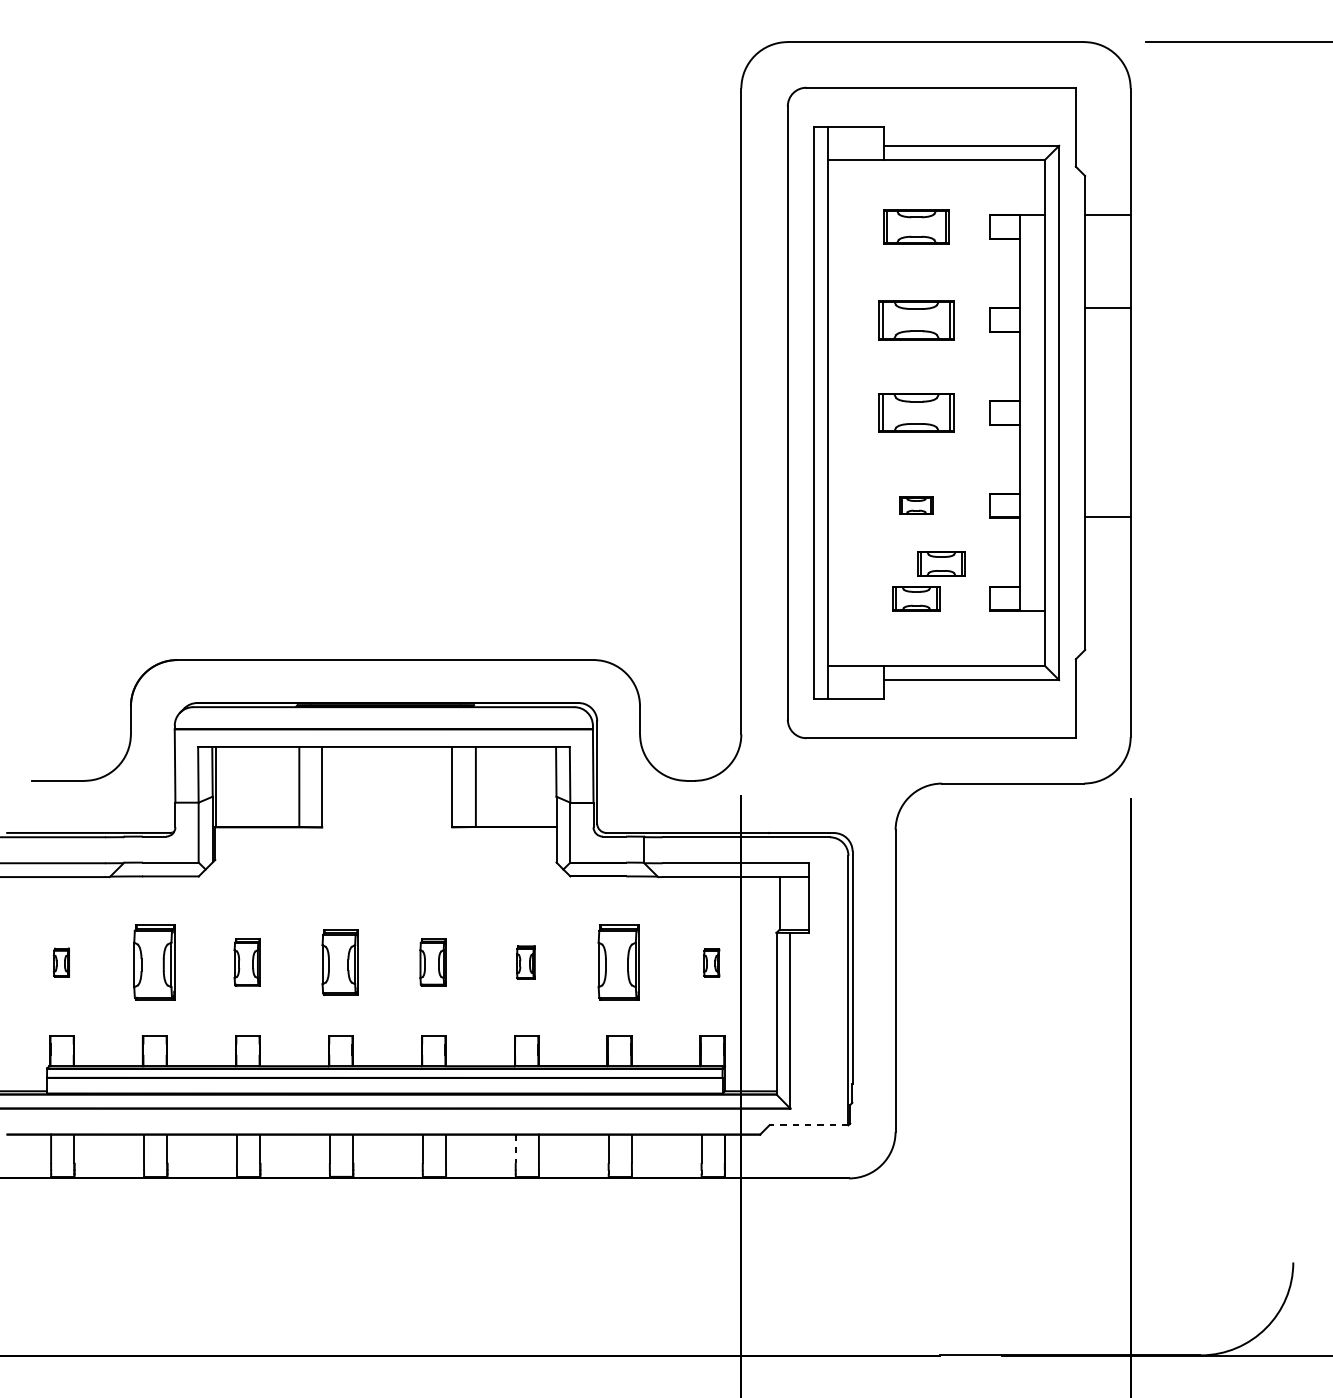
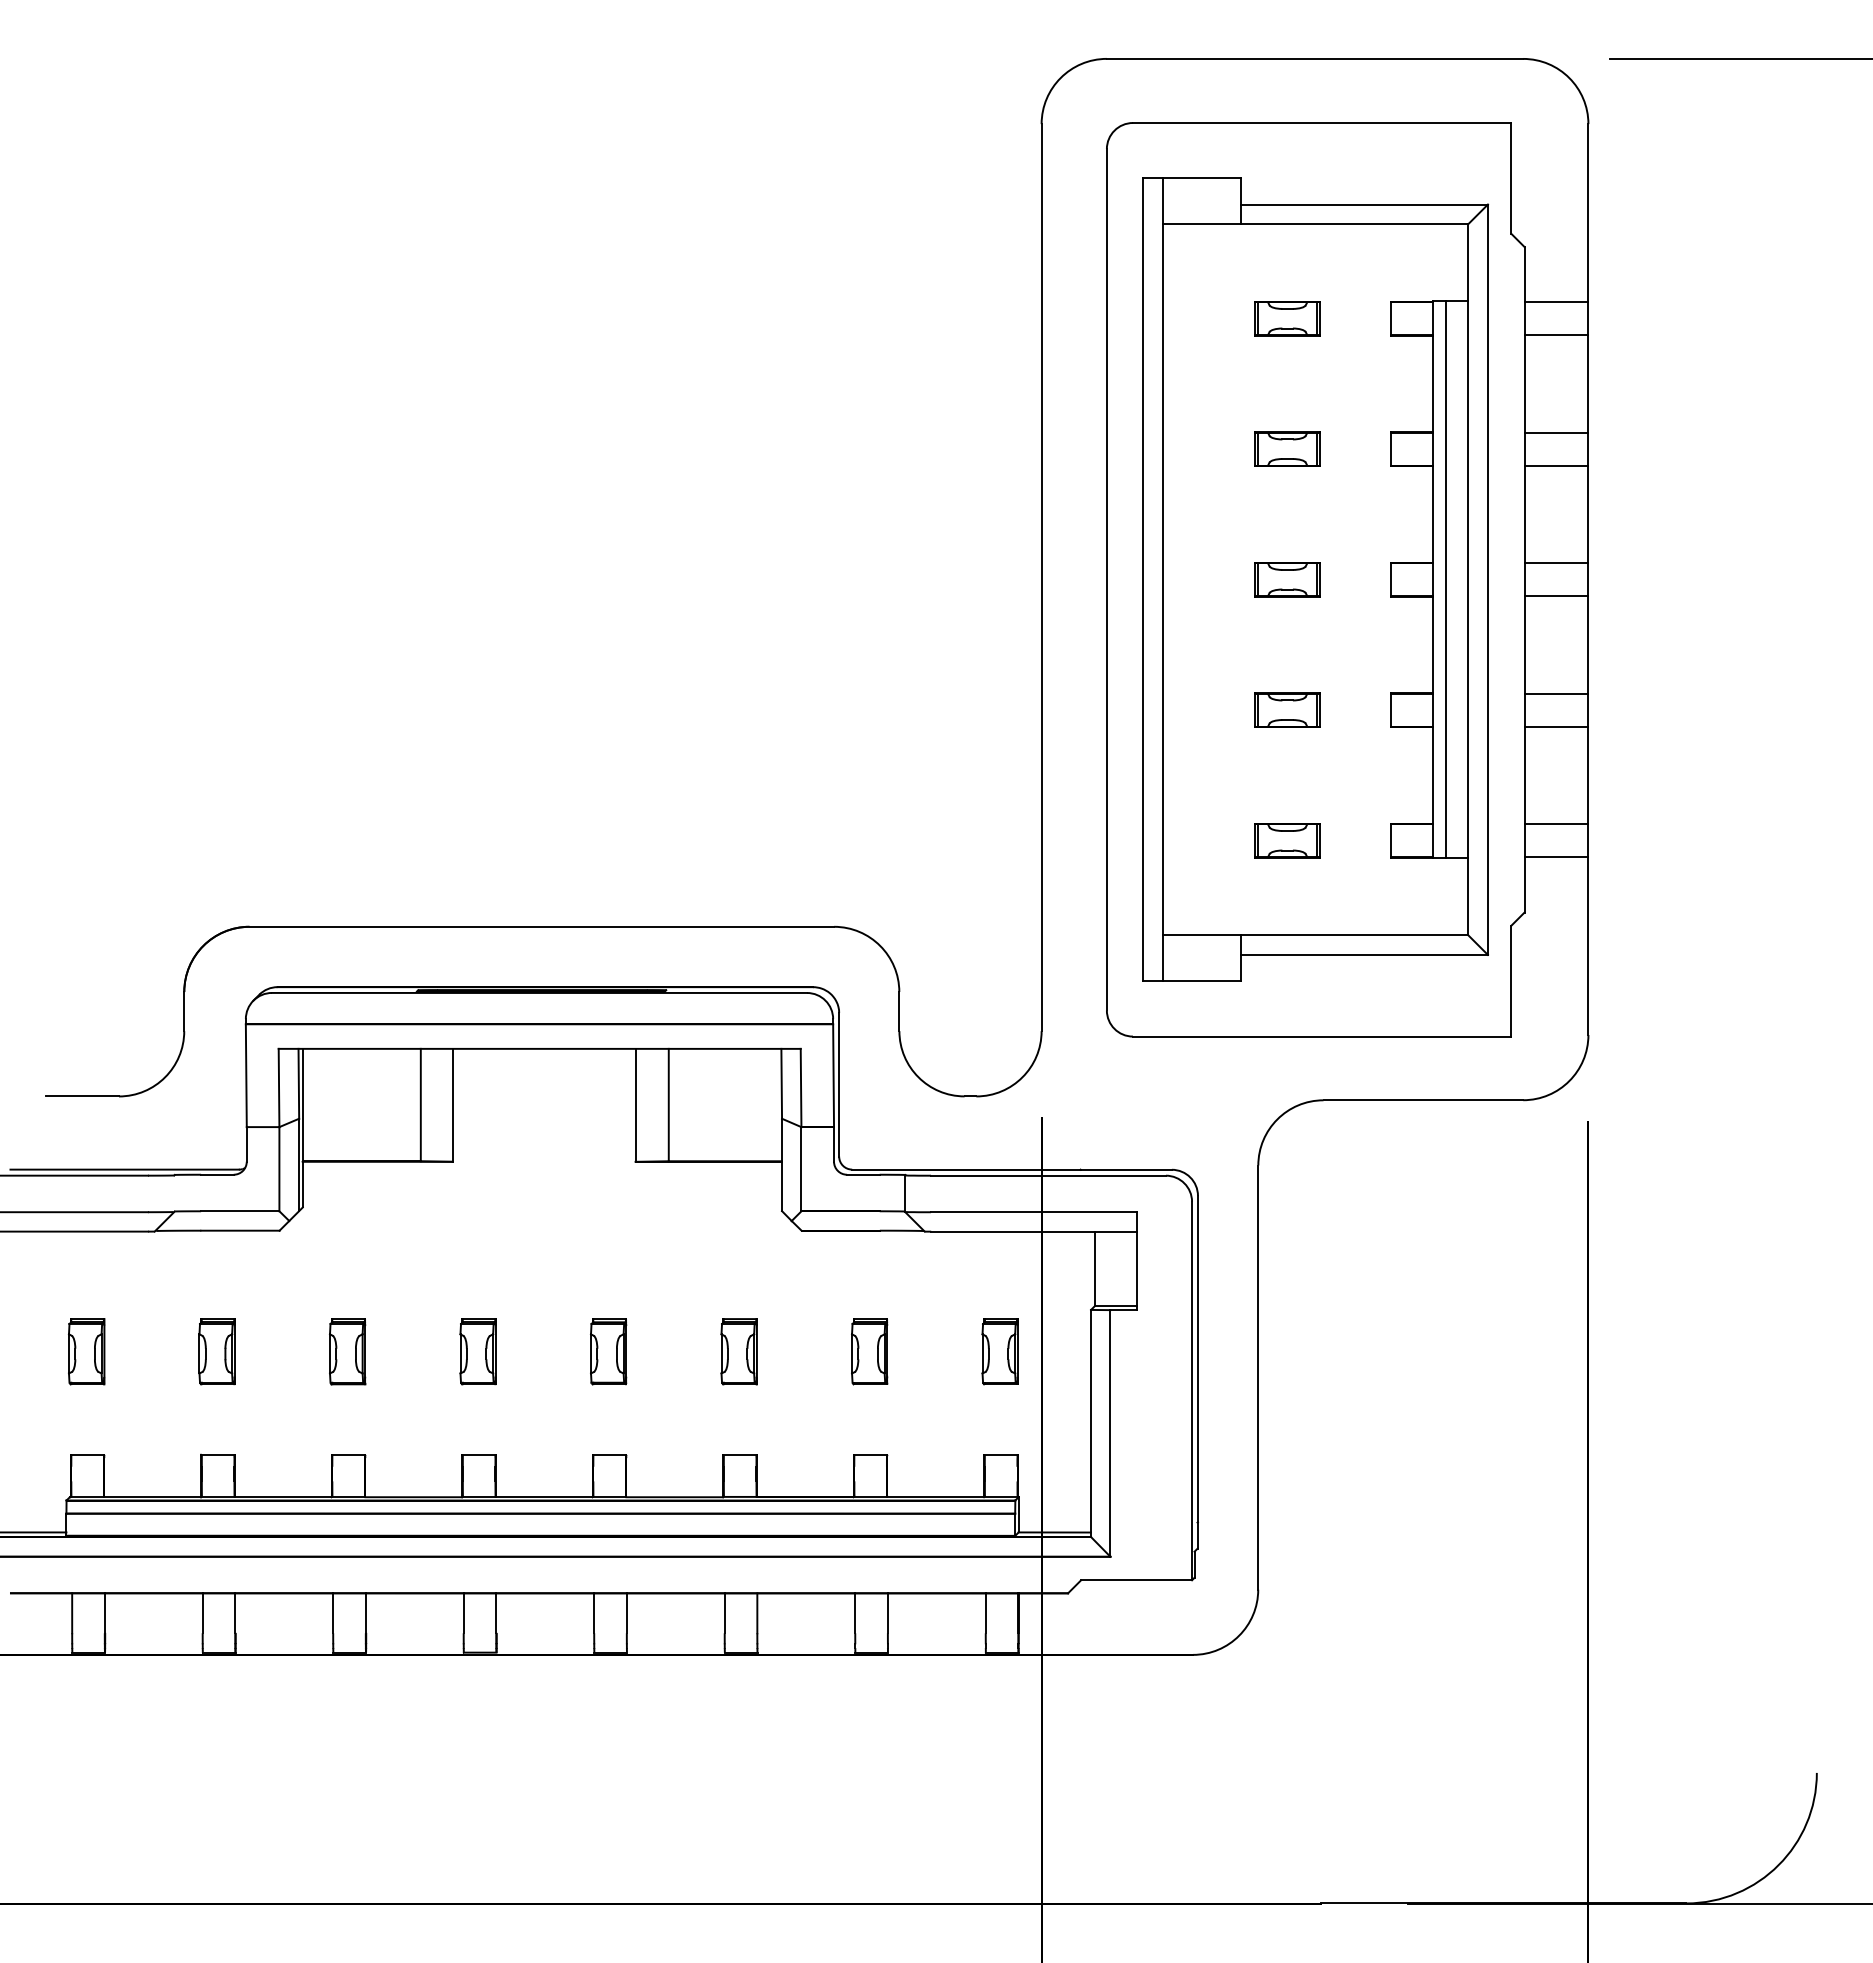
part: (916, 226) -> (1287, 318), size x0.71
line: (1107, 239) -> (1556, 335), added
part: (916, 319) -> (1287, 448), size x0.62
line: (1107, 331) -> (1556, 465), added
line: (1107, 401) -> (1556, 563), added
part: (916, 412) -> (1287, 579), size x0.62
line: (1029, 412) -> (1446, 579), added
line: (1107, 424) -> (1556, 596), added
line: (1107, 493) -> (1556, 693), added
part: (916, 505) -> (1287, 709), size x1.43
part: (941, 563) -> (1322, 791), removed
line: (1107, 587) -> (1556, 824), added
line: (1107, 610) -> (1556, 857), added
part: (61, 962) -> (86, 1351), size x1.67
part: (153, 962) -> (216, 1351), size x0.62
part: (339, 962) -> (477, 1351), size x0.71
part: (525, 962) -> (738, 1351), size x1.43
part: (618, 962) -> (869, 1351), size x0.62
part: (711, 962) -> (999, 1351), size x1.67
line: (808, 1125) -> (1136, 1580), dashed -> solid
line: (515, 1148) -> (724, 1613), dashed -> solid

